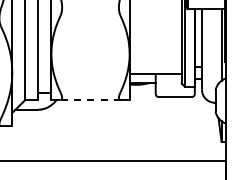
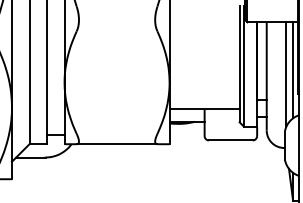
line: (216, 48) -> (286, 75), added
line: (90, 99) -> (117, 143), dashed -> solid

